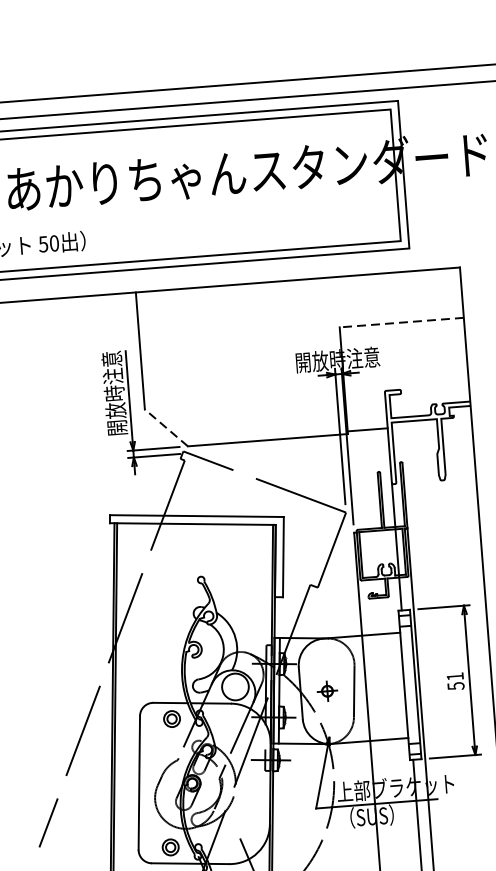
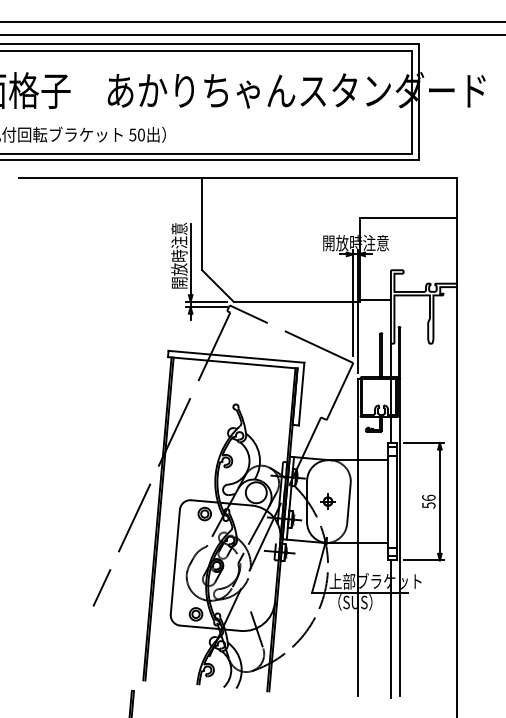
line: (401, 322) -> (408, 217), dashed -> solid
line: (165, 427) -> (217, 285), dashed -> solid
text: (454, 676) -> (428, 497), 51 -> 56

